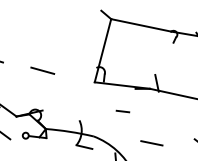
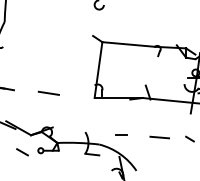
line: (122, 110) -> (121, 134), moved
line: (151, 143) -> (159, 137), moved

